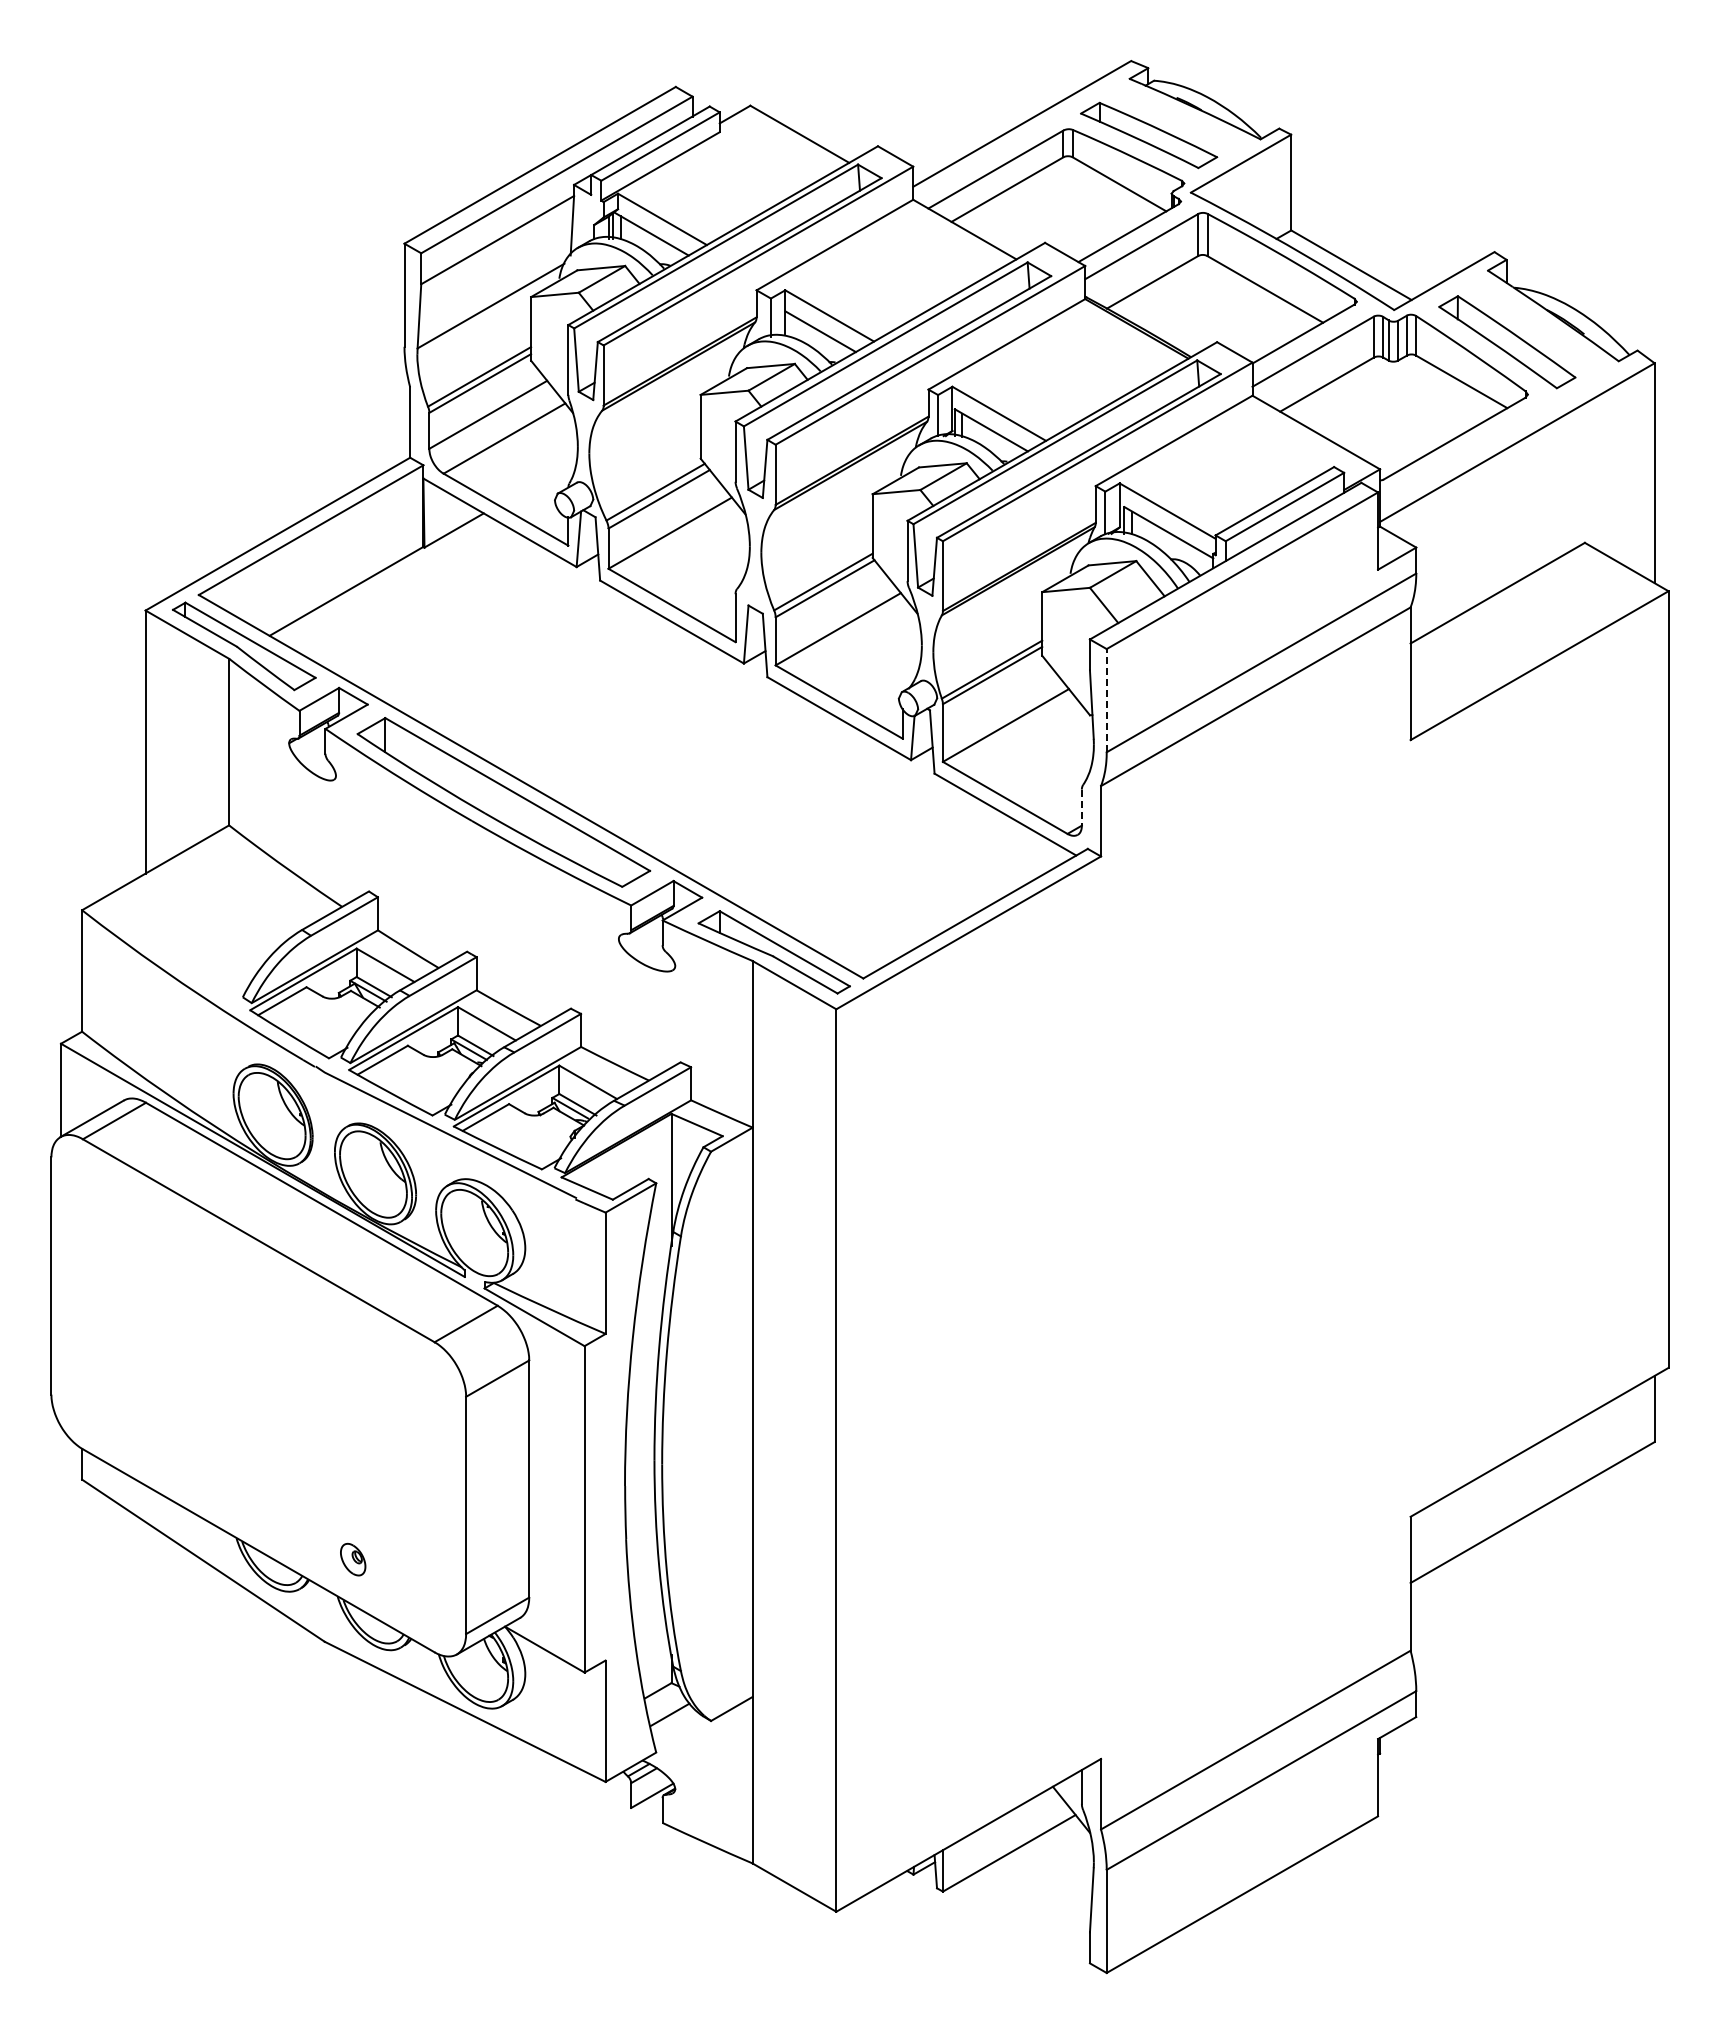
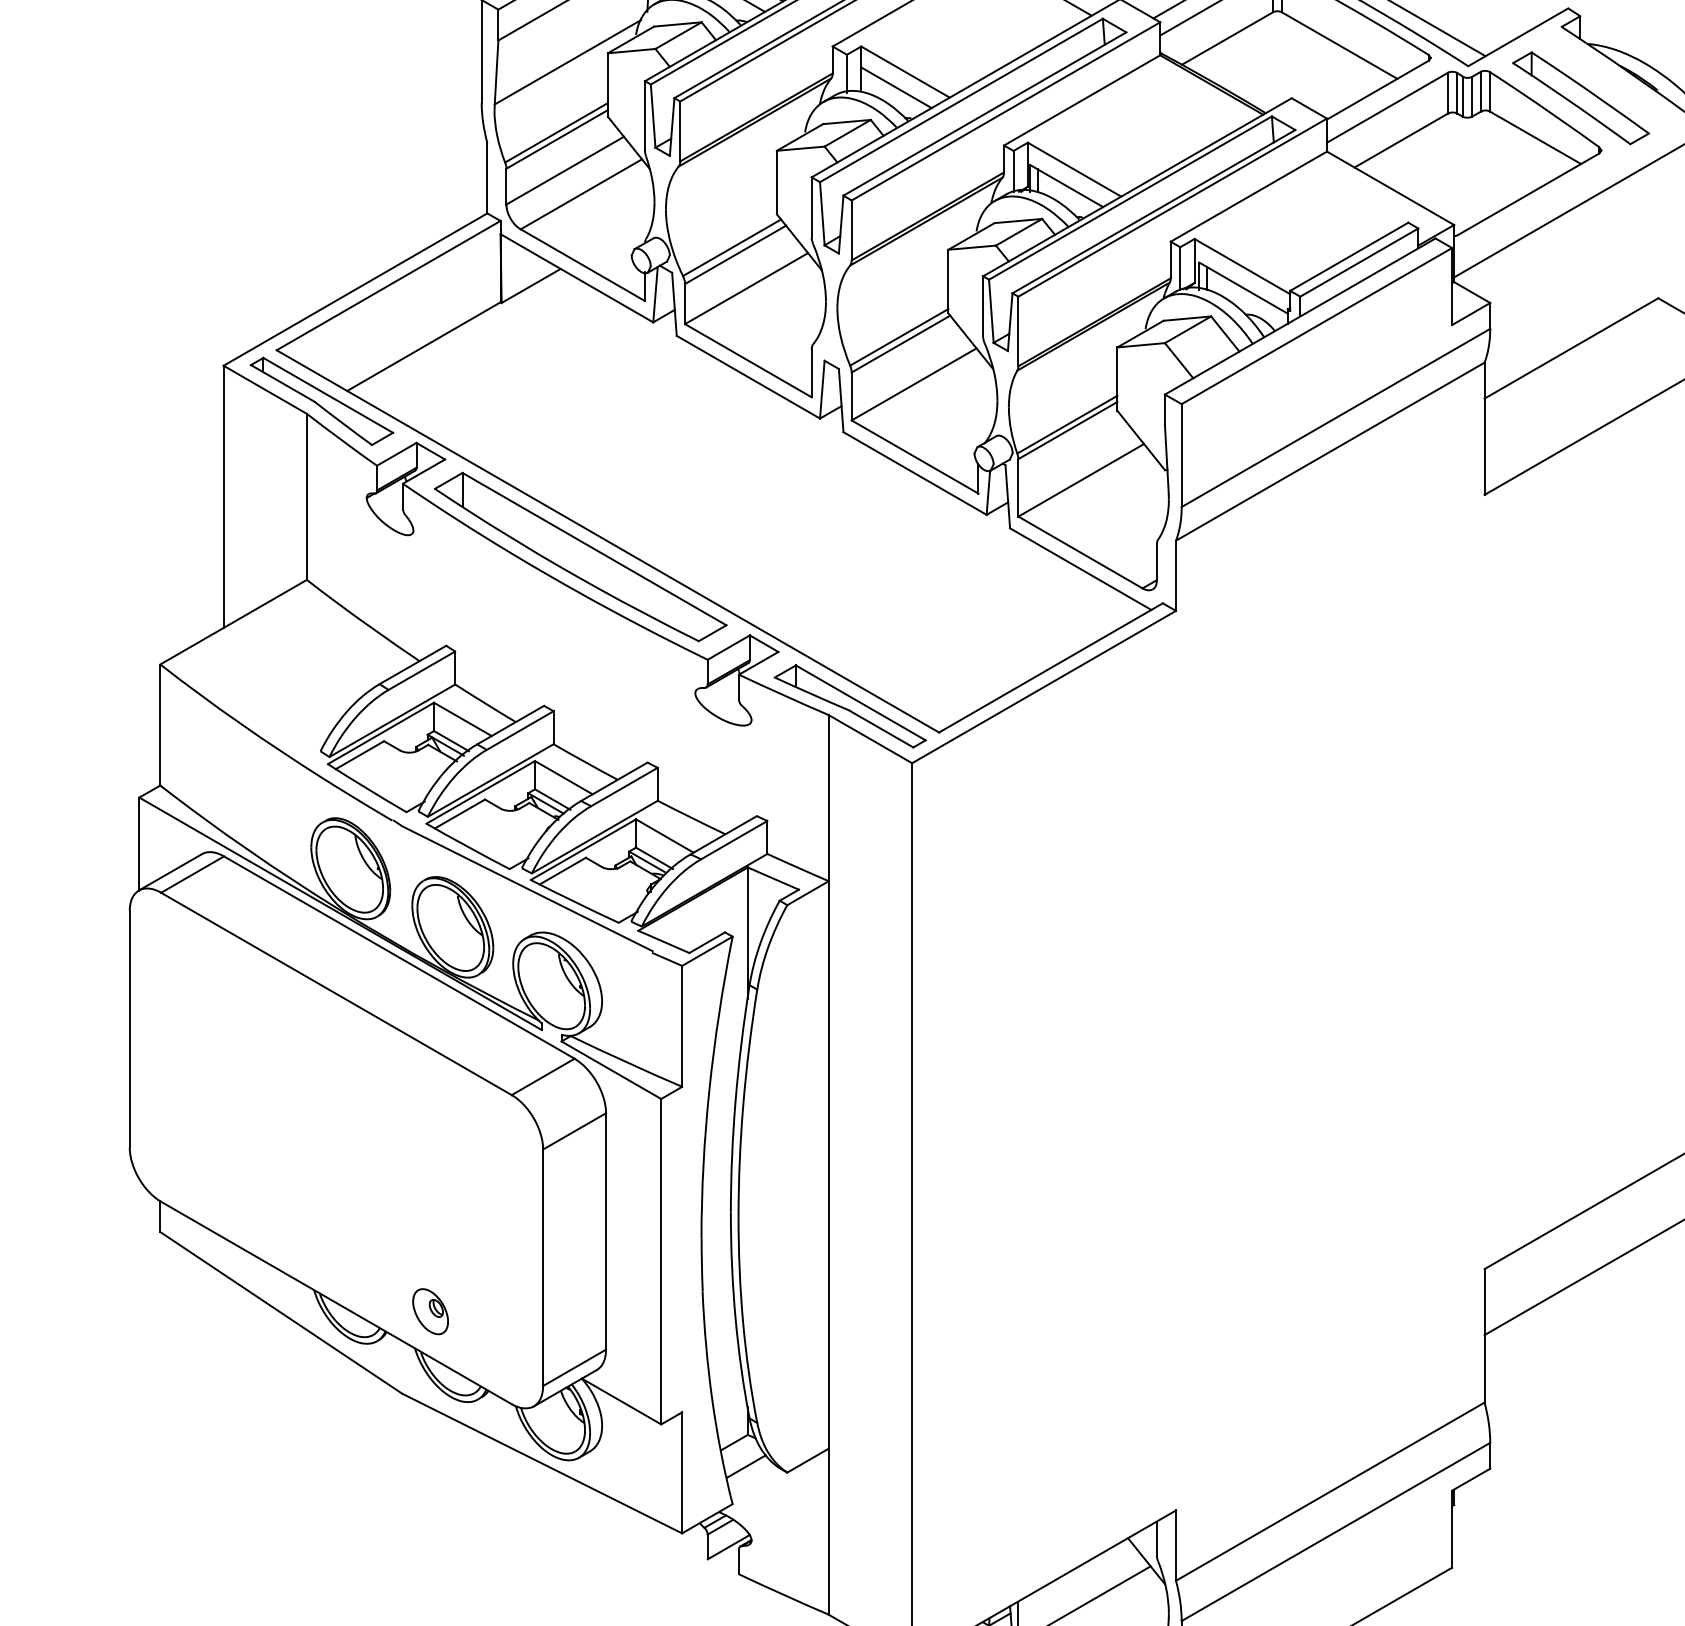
line: (1106, 700) -> (1181, 455), dashed -> solid
line: (1081, 808) -> (1156, 563), dashed -> solid
part: (352, 1559) -> (429, 1311), size x1.43

